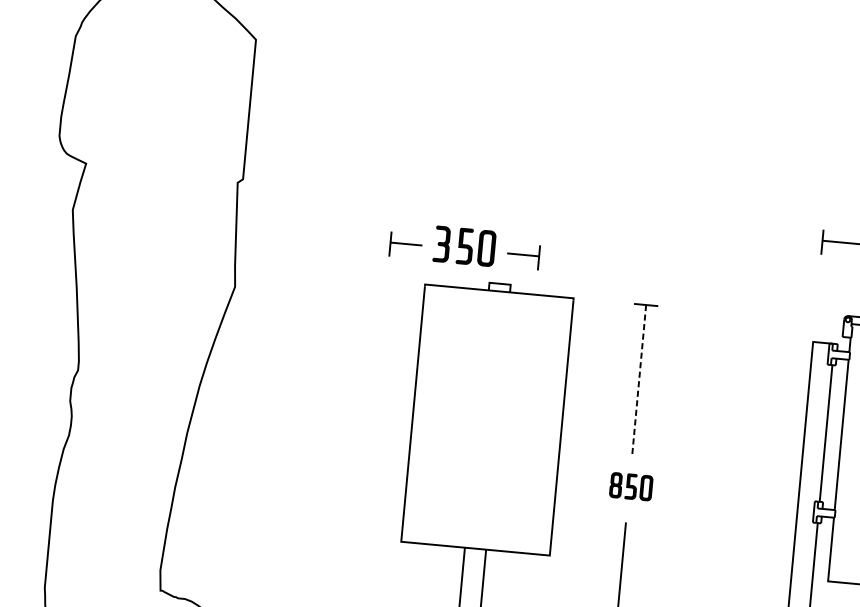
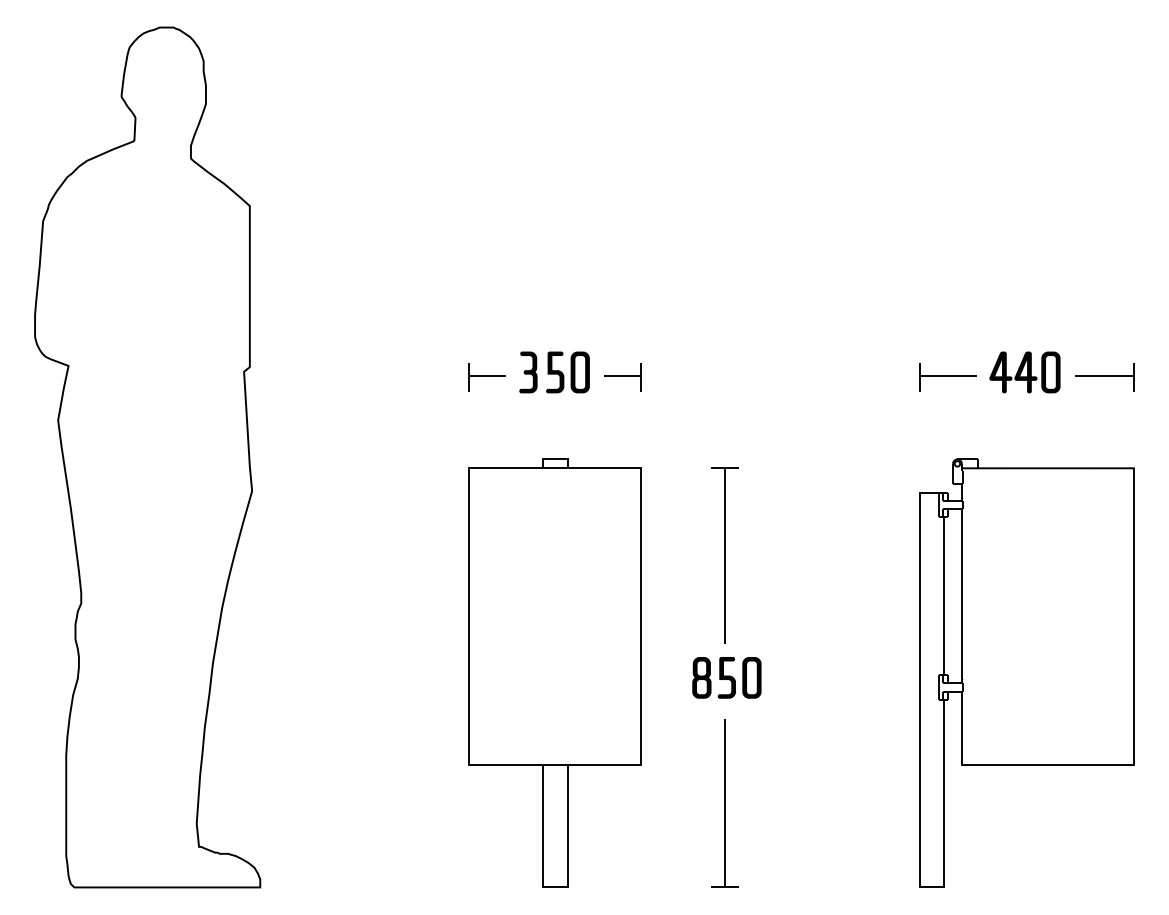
part: (464, 246) -> (554, 372), moved
line: (638, 381) -> (724, 556), dashed -> solid
part: (630, 486) -> (726, 677), size x1.43

